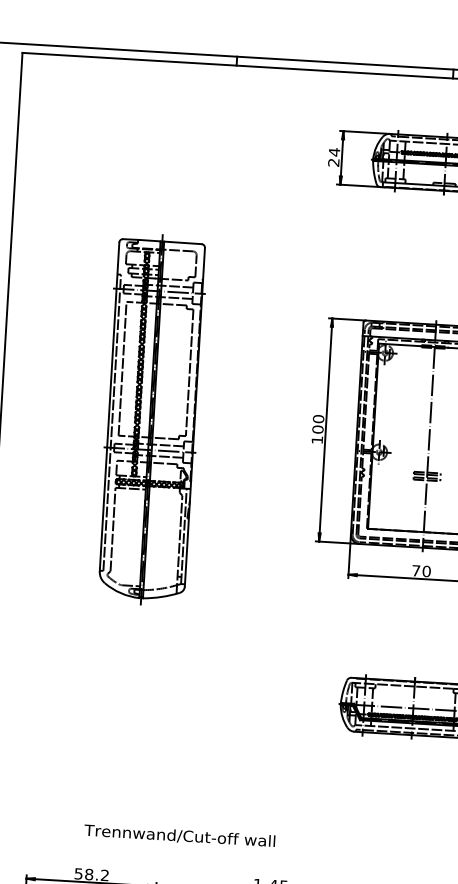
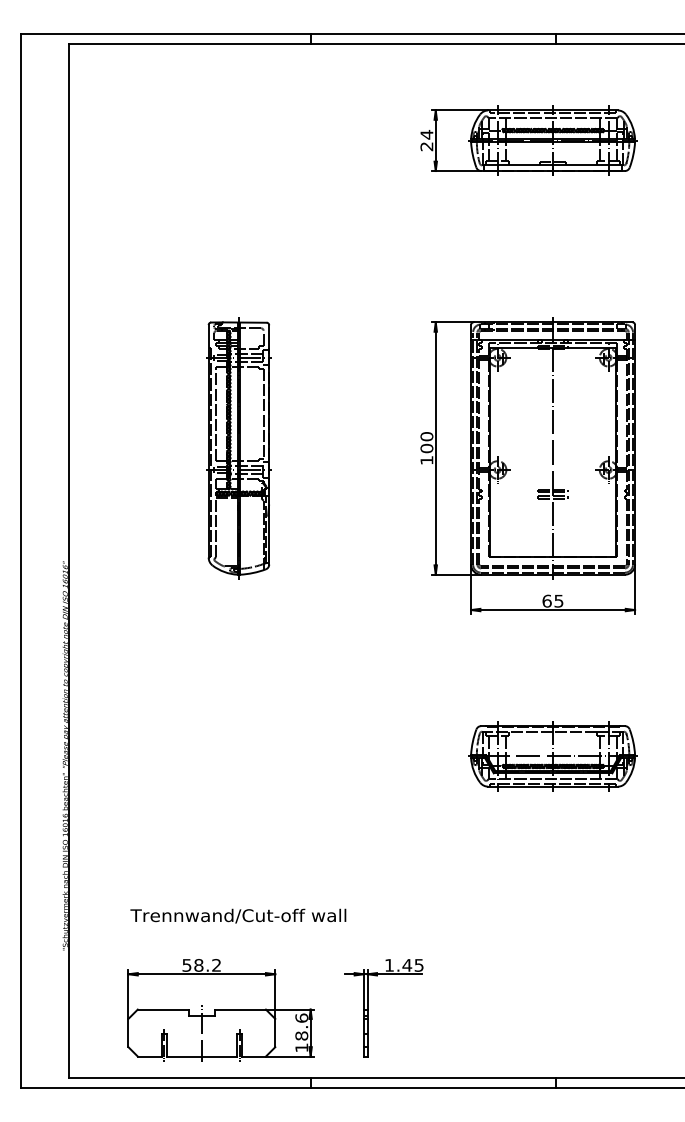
part: (151, 419) -> (238, 448), size x0.62
text: (421, 570) -> (552, 600), 70 -> 65
text: (179, 835) -> (238, 915), moved

